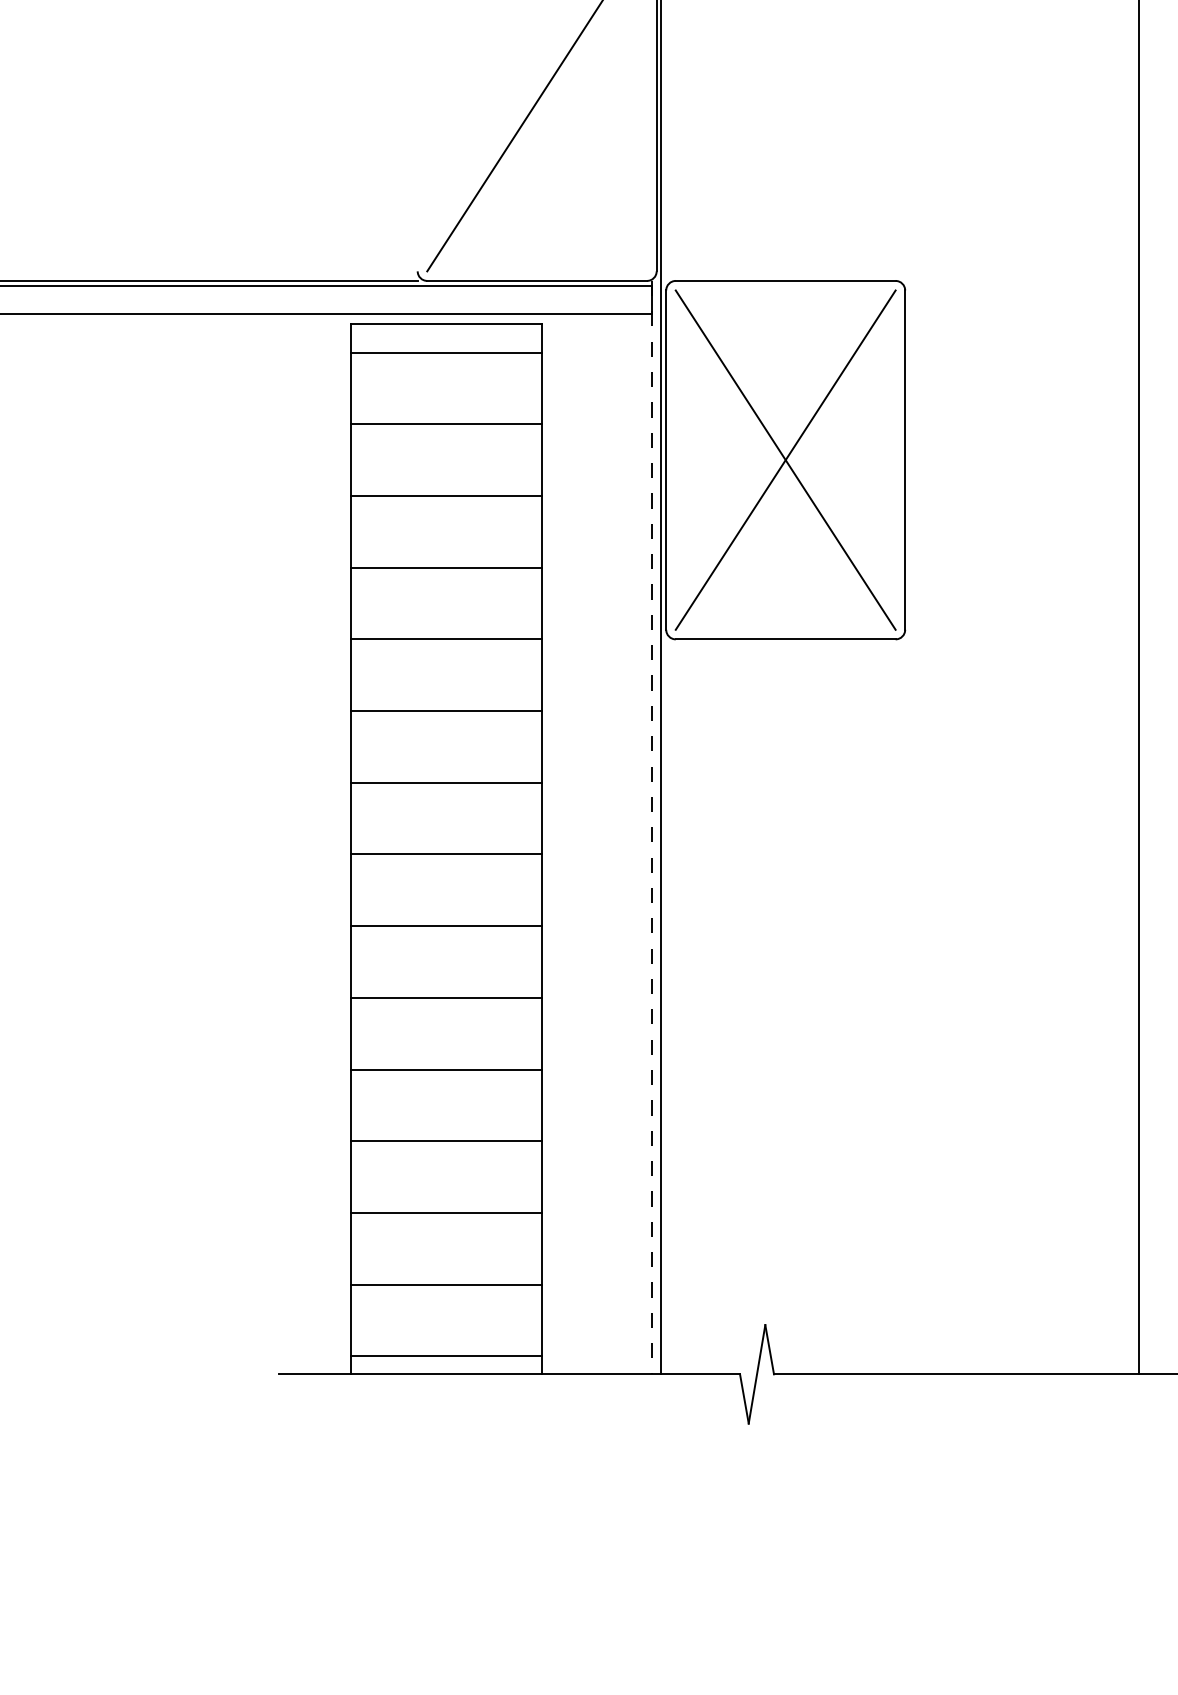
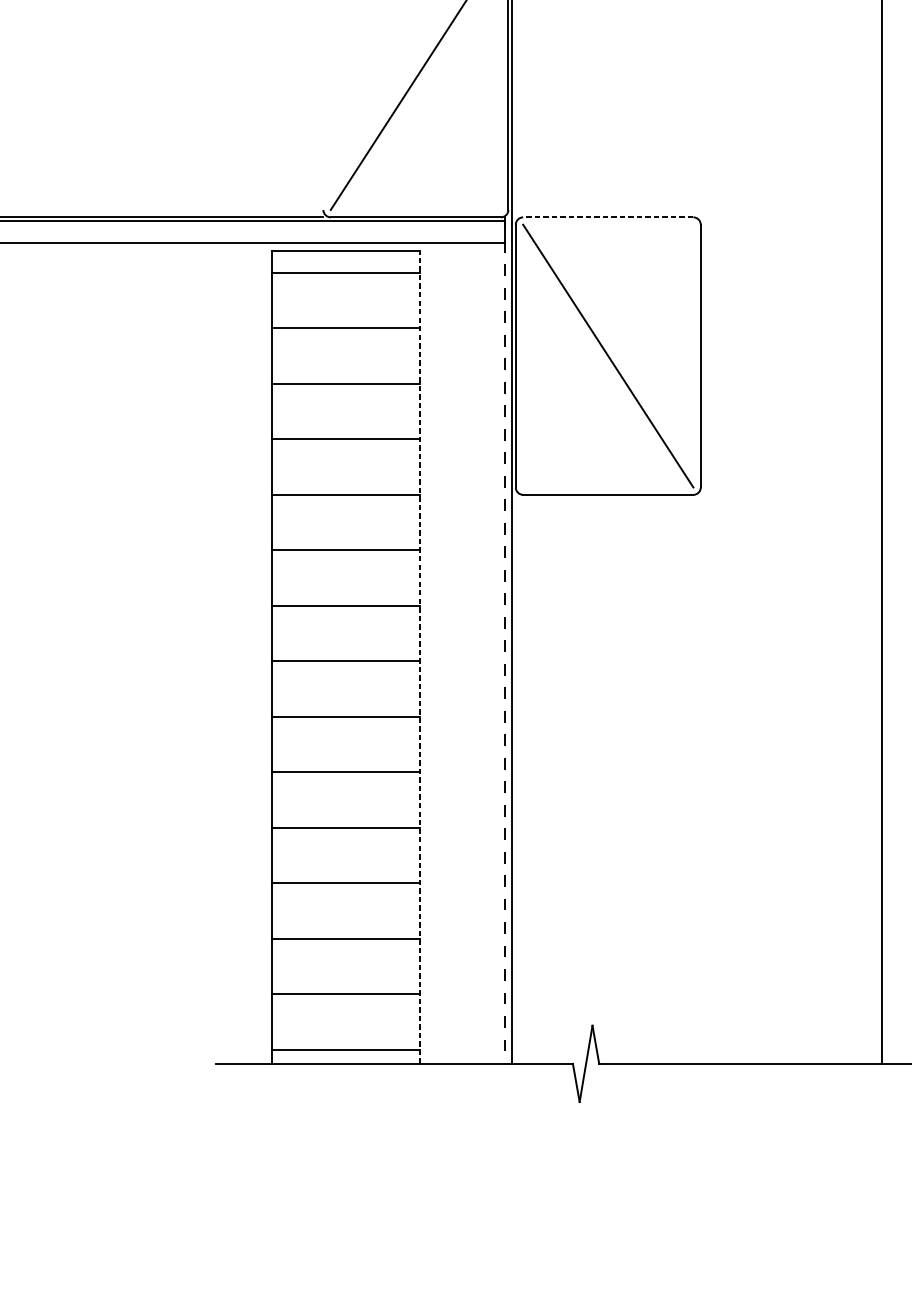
line: (785, 280) -> (608, 217), solid -> dashed
line: (785, 459) -> (608, 355), removed
line: (541, 848) -> (419, 656), solid -> dashed

